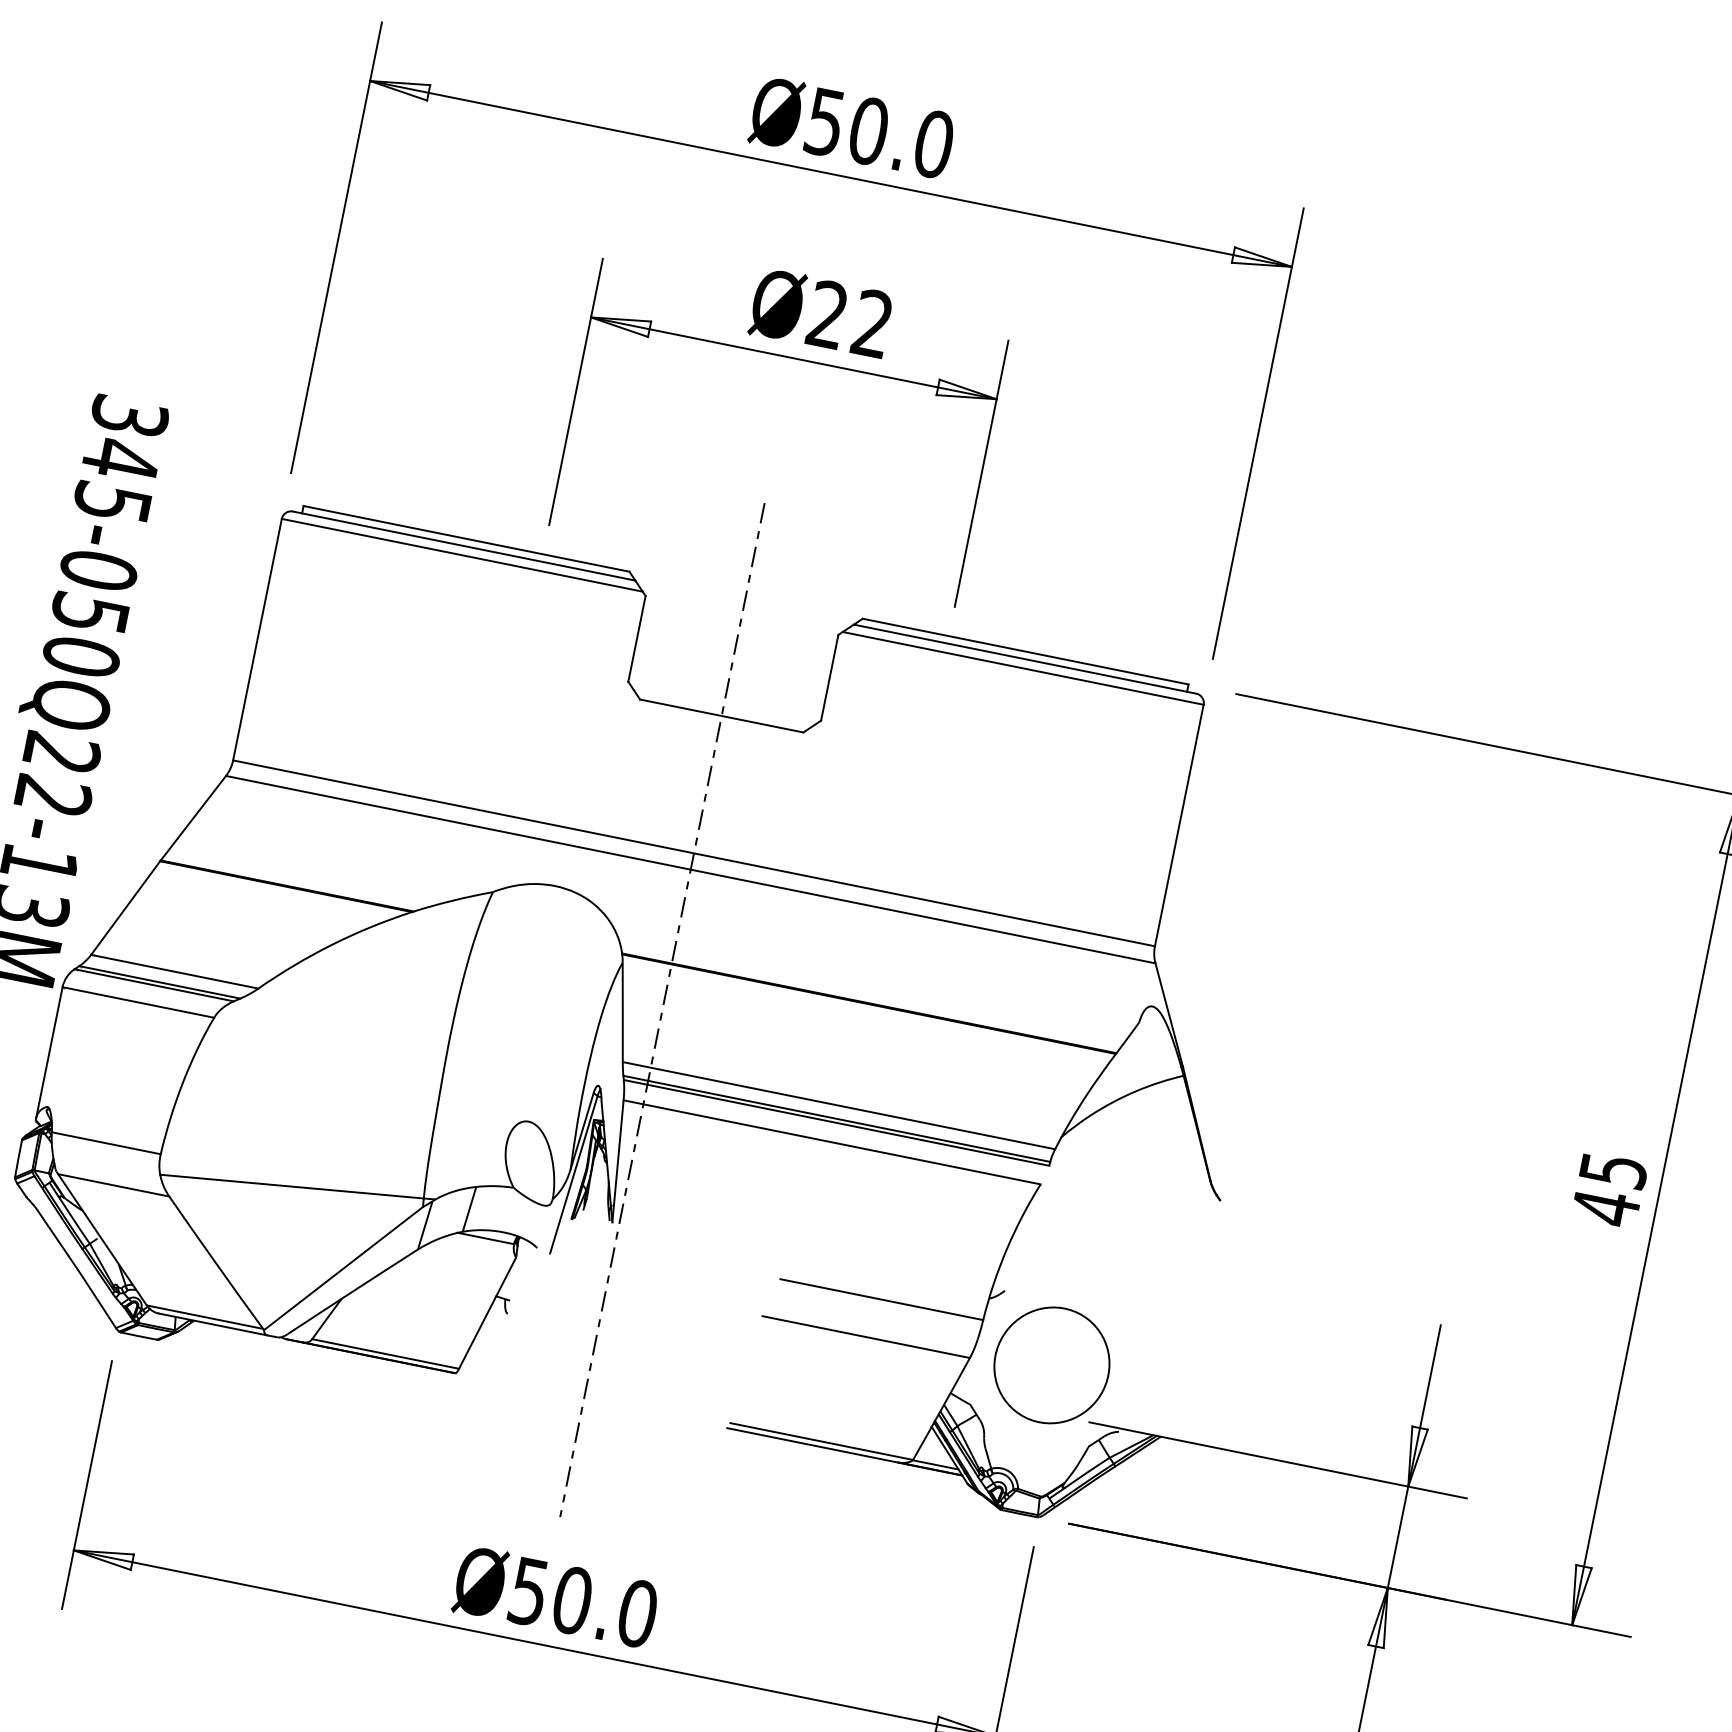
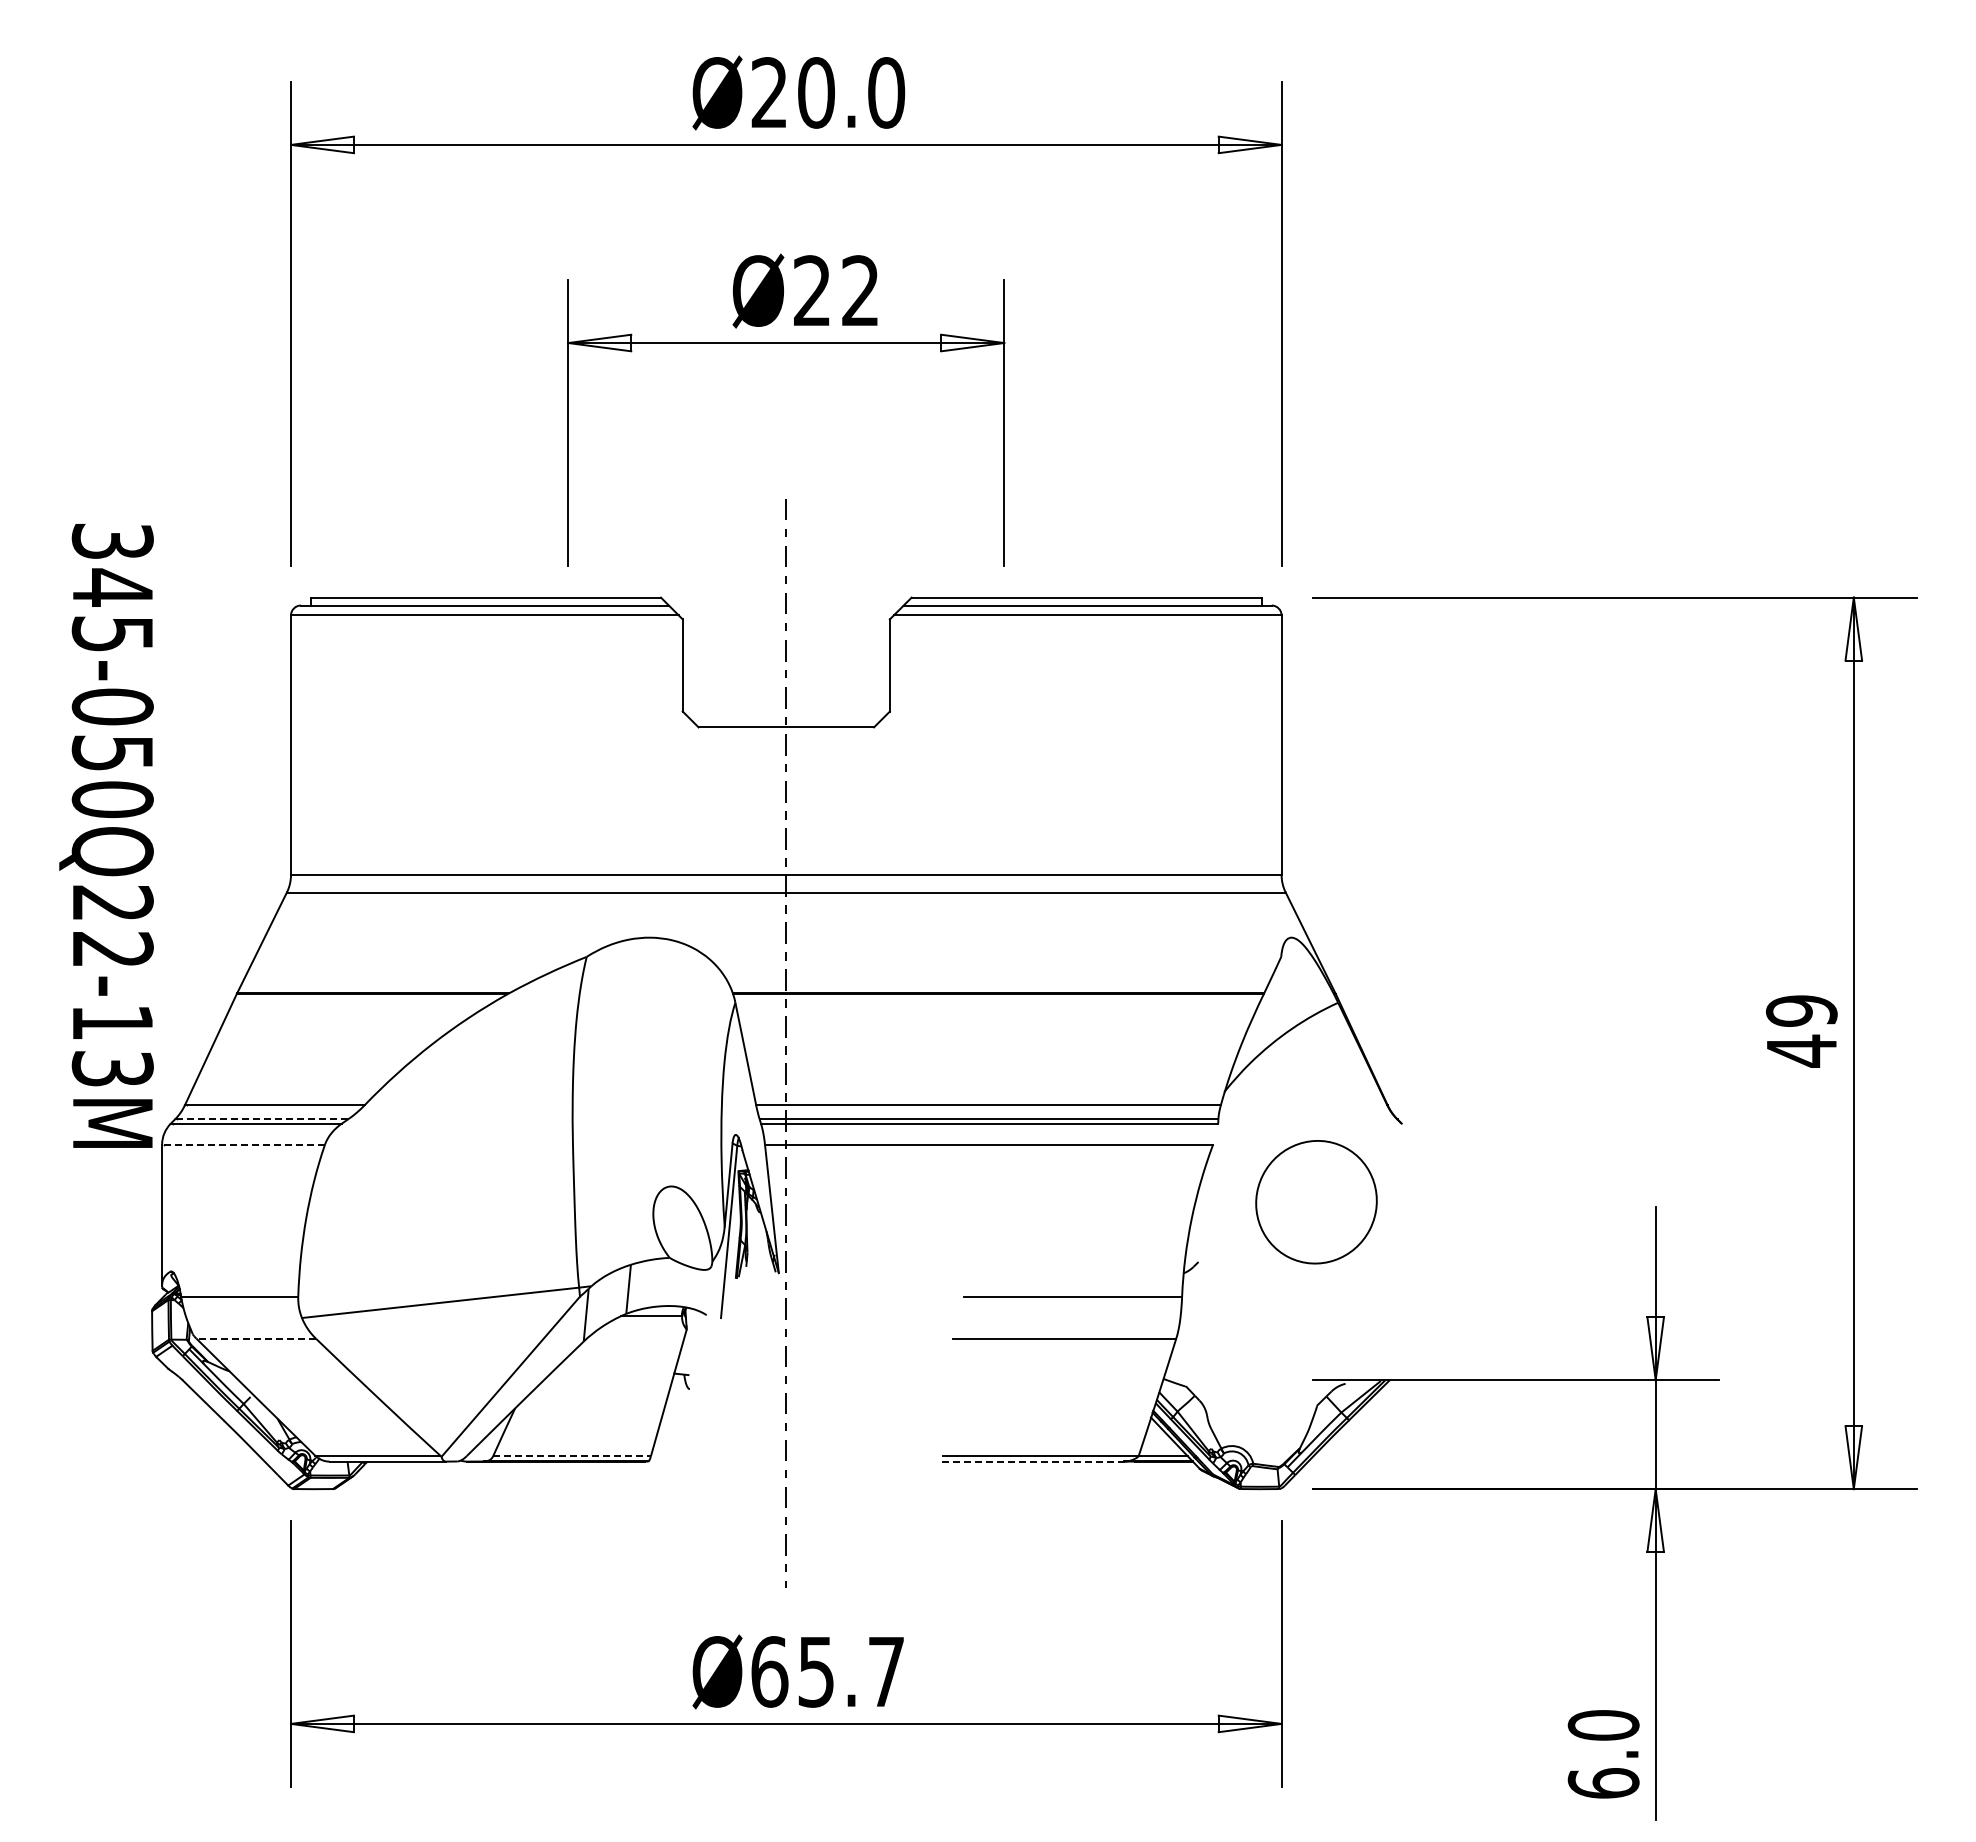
text: (824, 121) -> (768, 92), Ø50.0 -> Ø20.0
line: (159, 982) -> (261, 1119), solid -> dashed
line: (138, 1002) -> (243, 1144), solid -> dashed
text: (1613, 1169) -> (1801, 1010), 45 -> 49
line: (114, 1185) -> (256, 1338), solid -> dashed
line: (385, 1354) -> (572, 1456), solid -> dashed
part: (1051, 1365) -> (1316, 1202), moved
line: (813, 1445) -> (1032, 1461), solid -> dashed
text: (583, 1602) -> (828, 1671), Ø50.0 -> Ø65.7

